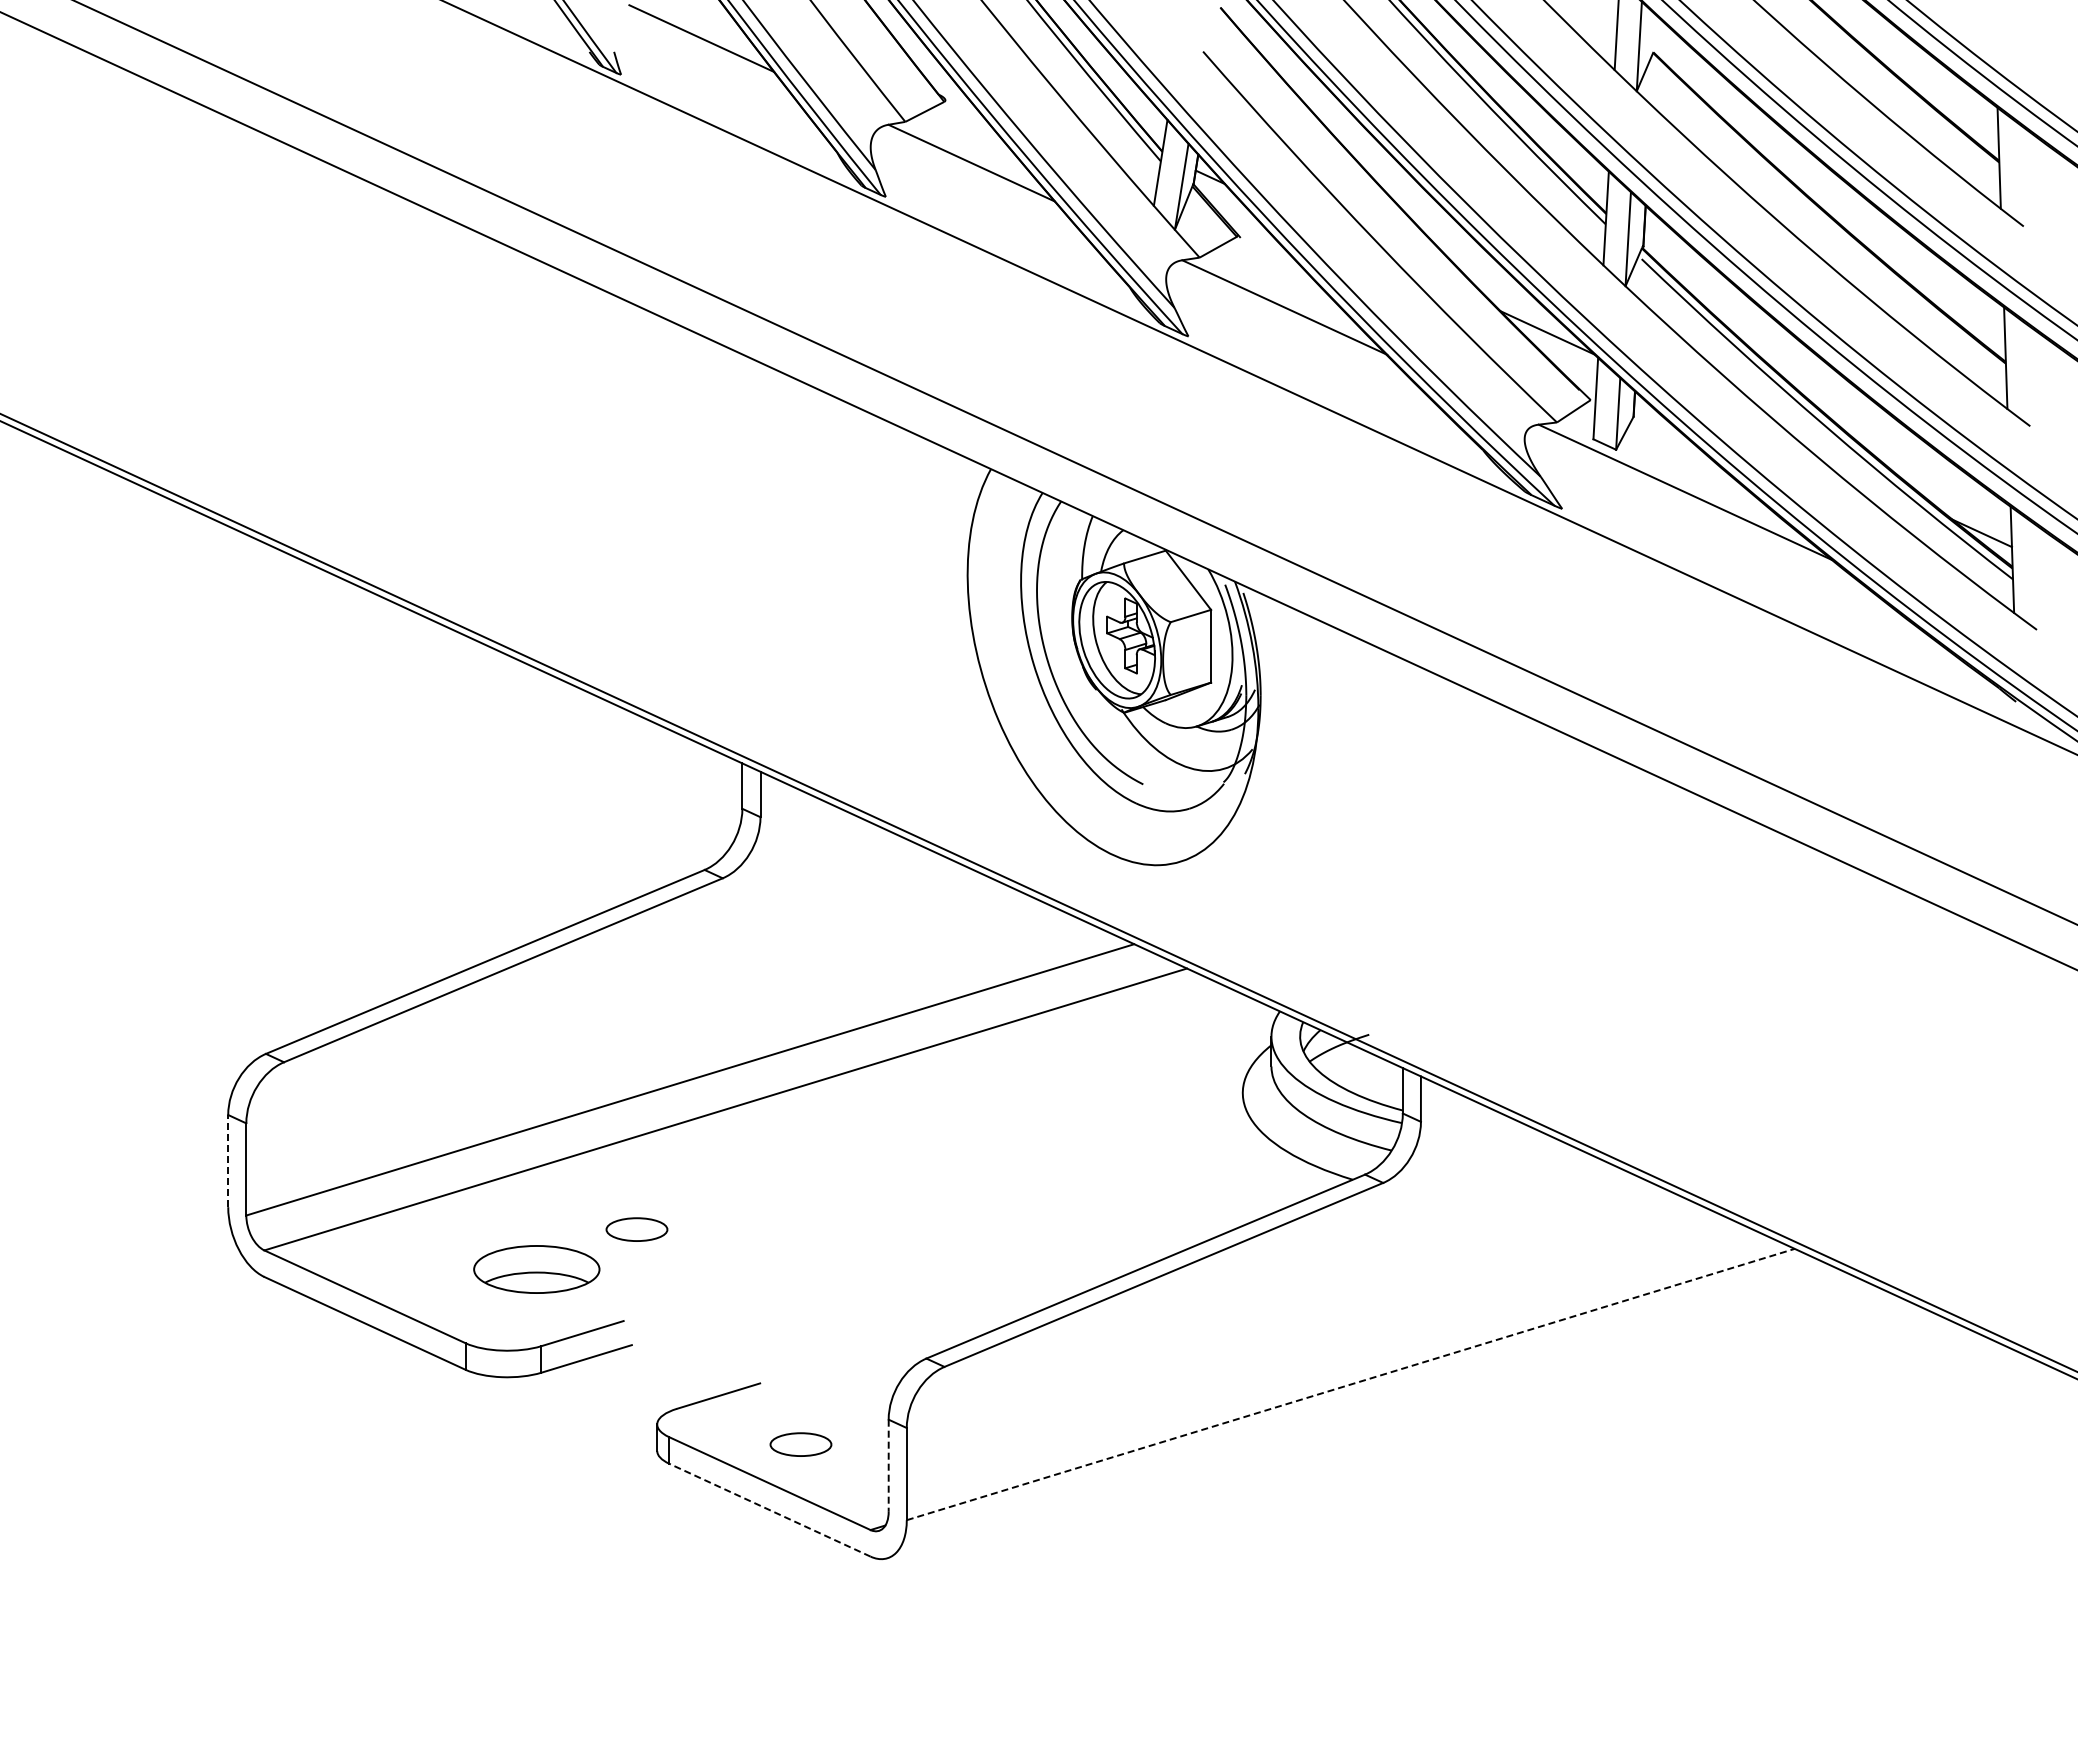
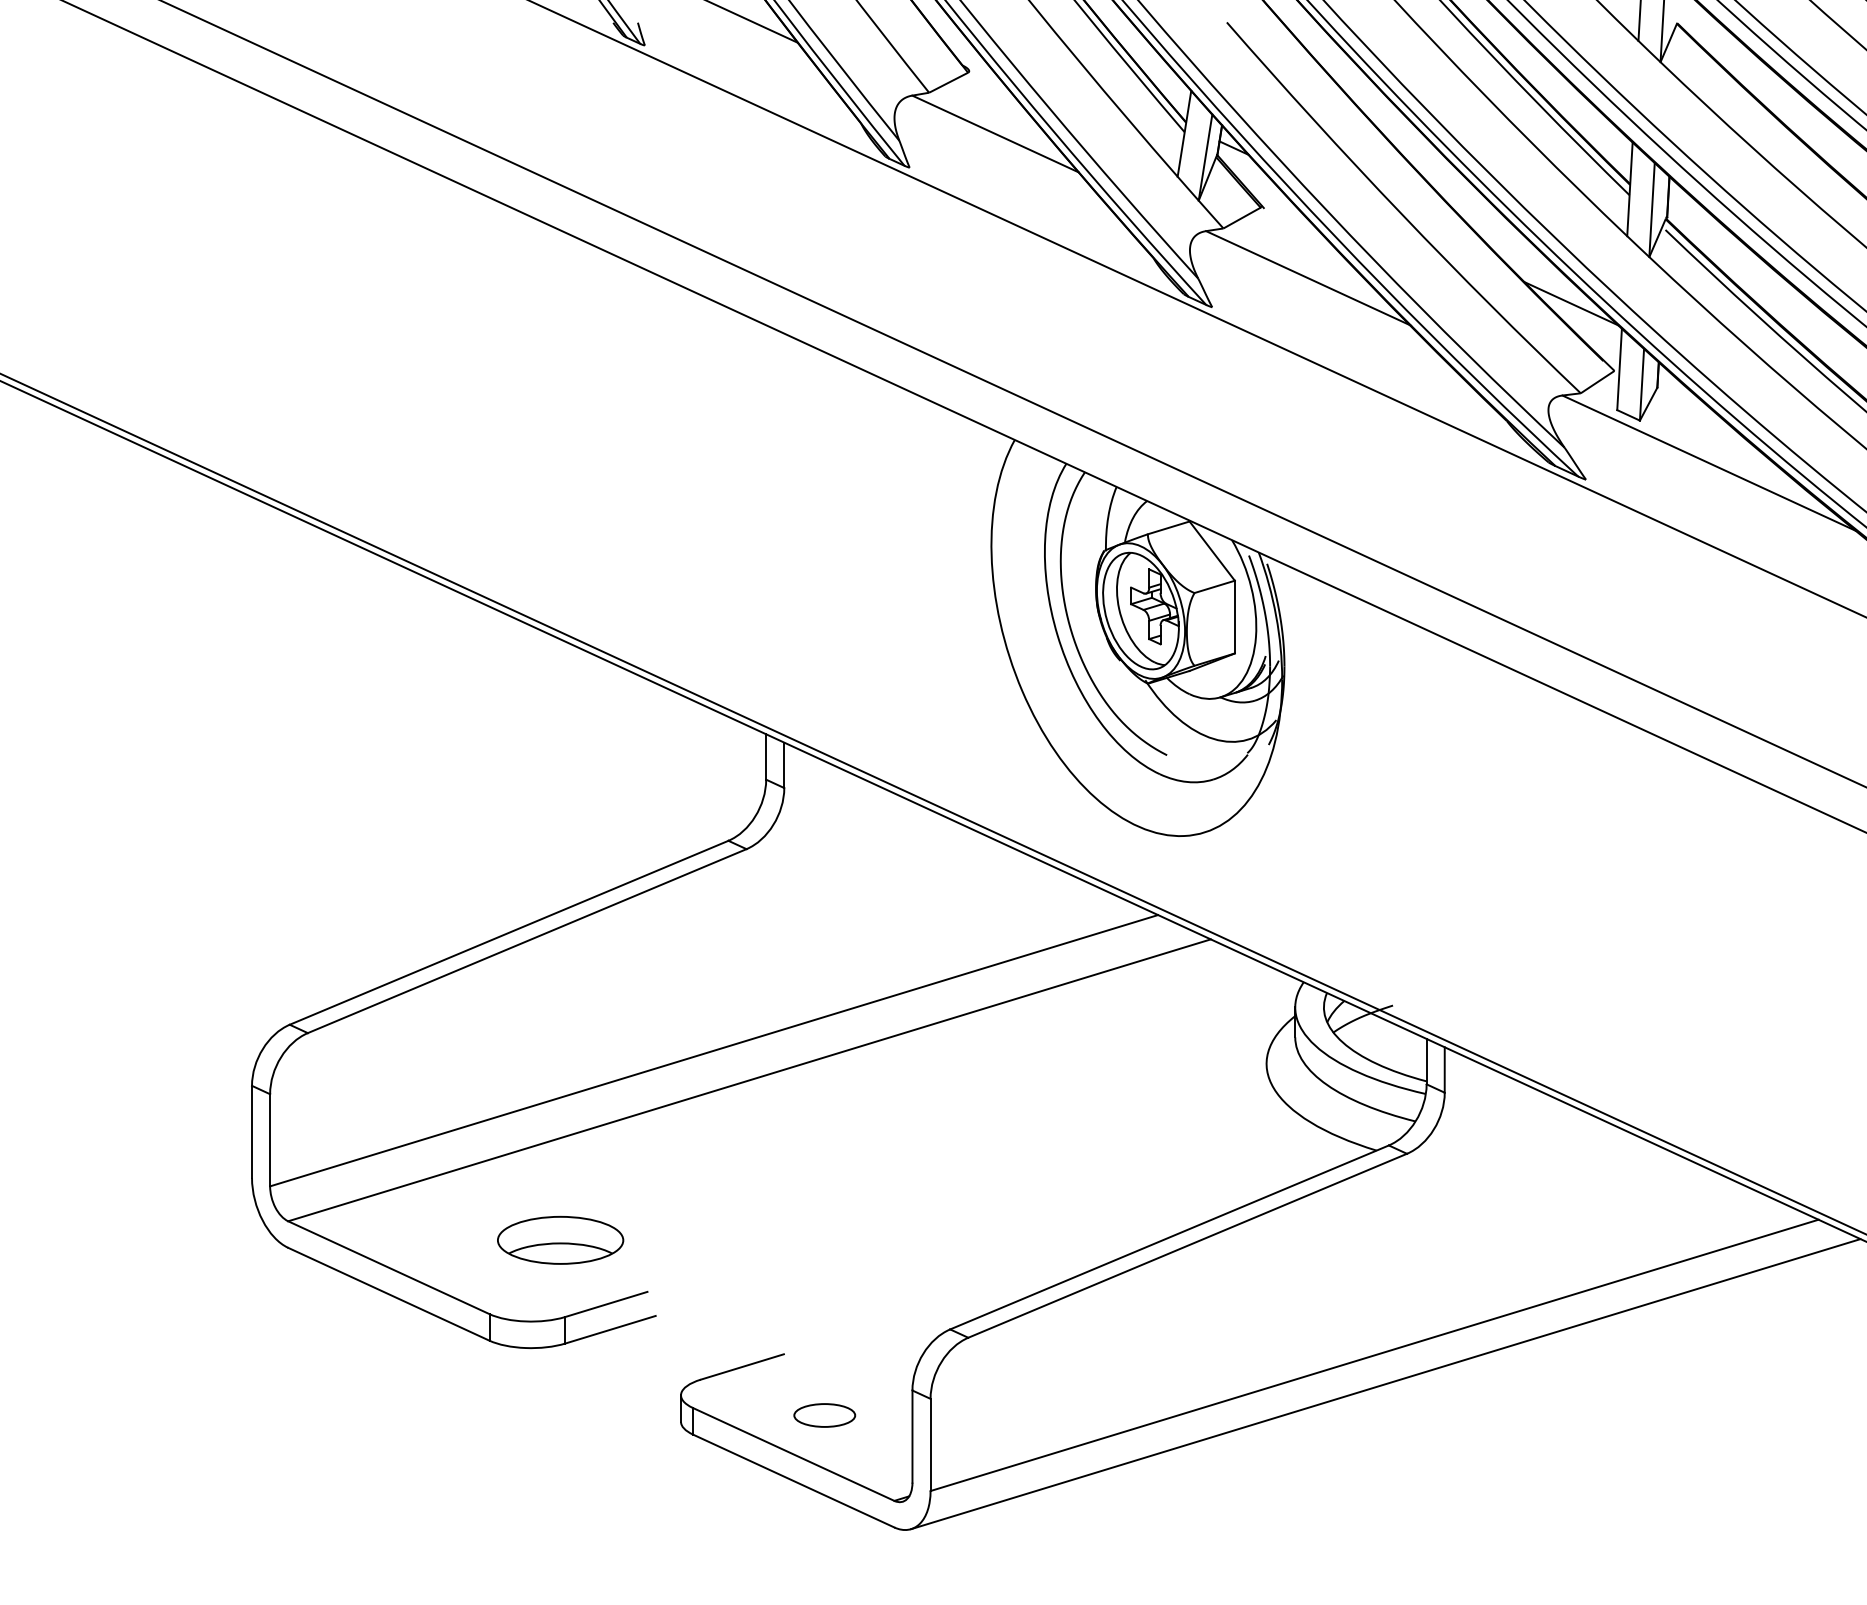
line: (228, 1160) -> (252, 1131), dashed -> solid
part: (636, 1229) -> (660, 1200), removed
line: (1351, 1384) -> (1375, 1355), dashed -> solid
line: (1361, 1413) -> (1385, 1384), added
line: (888, 1466) -> (912, 1437), dashed -> solid
line: (769, 1510) -> (793, 1481), dashed -> solid

